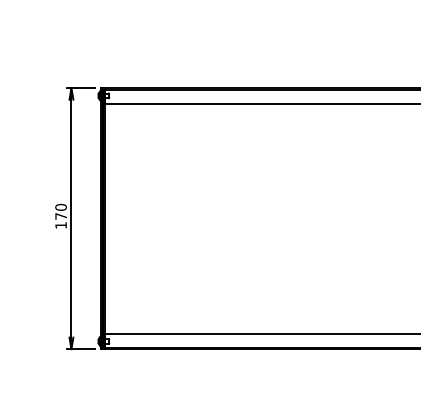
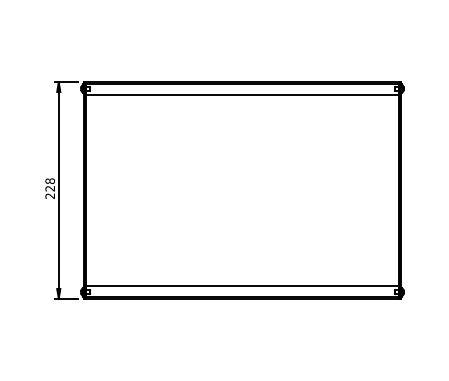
text: (60, 216) -> (49, 188), 170 -> 228

